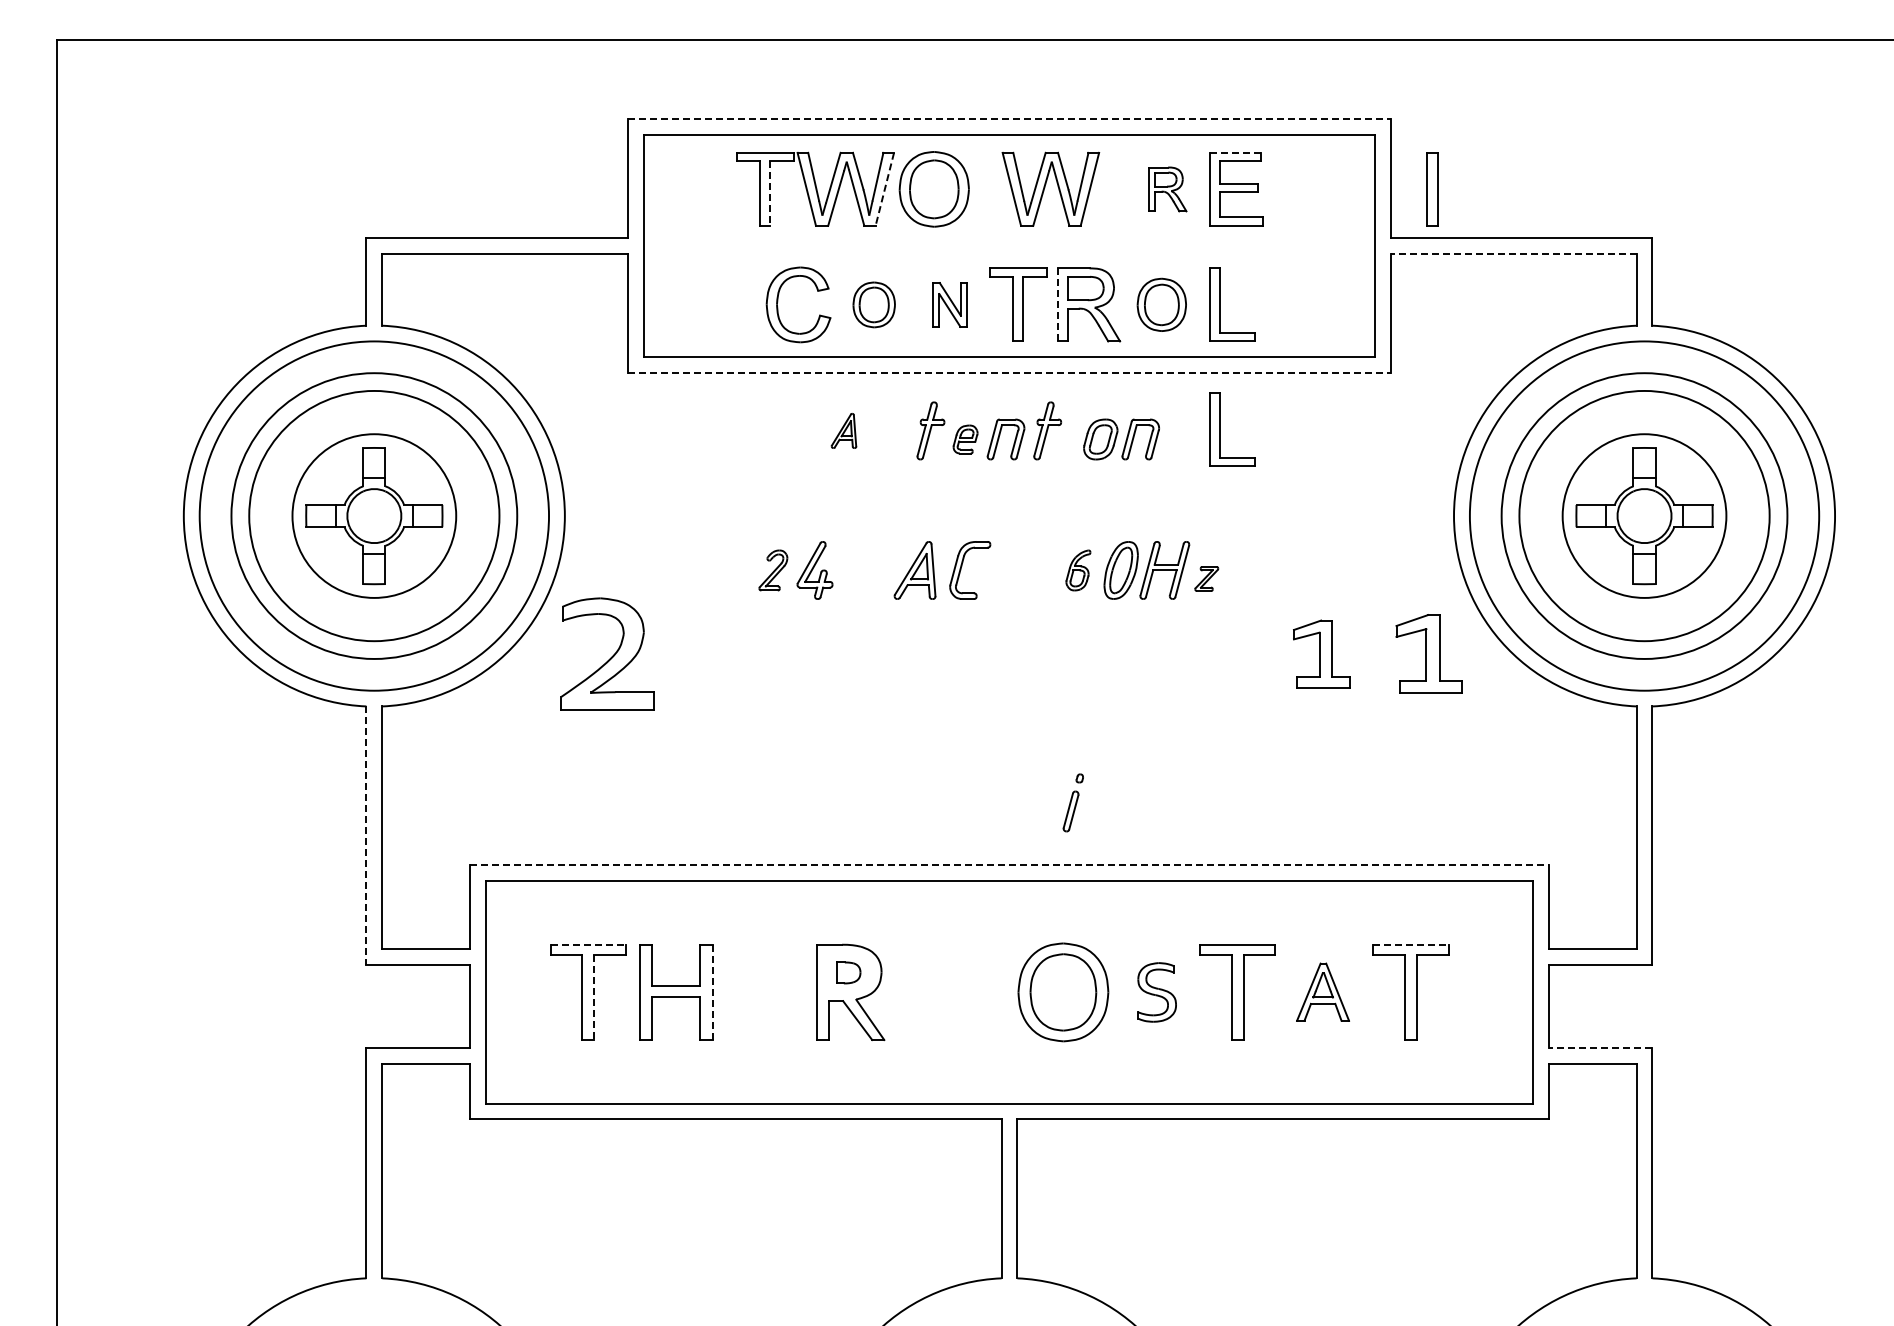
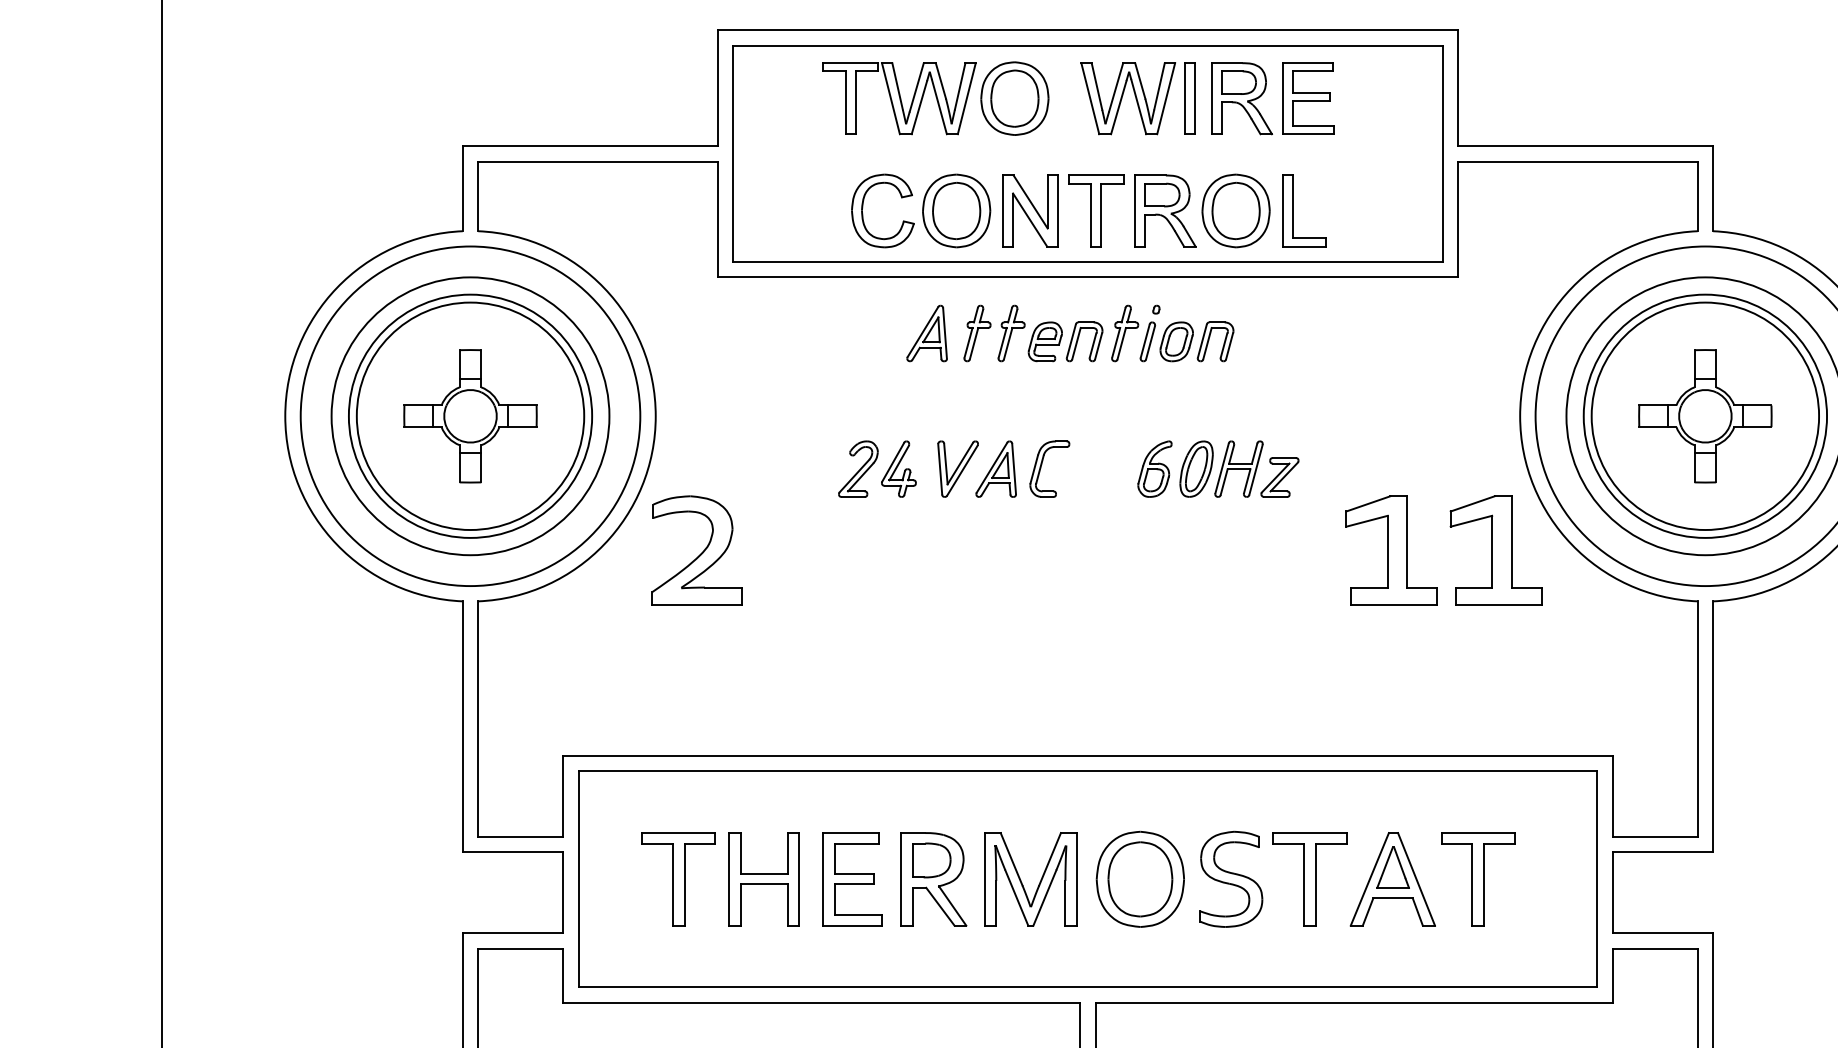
line: (1009, 119) -> (1088, 30), dashed -> solid
line: (1235, 152) -> (1307, 62), dashed -> solid
line: (884, 189) -> (966, 98), dashed -> solid
part: (1167, 189) -> (1241, 98), size x1.67
part: (1432, 189) -> (1190, 98), moved
line: (770, 194) -> (855, 103), dashed -> solid
line: (1513, 254) -> (1577, 161), dashed -> solid
part: (873, 304) -> (955, 210), size x1.67
part: (949, 304) -> (1029, 210), size x1.67
line: (1057, 304) -> (1134, 210), dashed -> solid
part: (1161, 304) -> (1235, 210), size x1.43
line: (1009, 373) -> (1088, 277), dashed -> solid
part: (1220, 429) -> (1293, 332), removed
part: (843, 430) -> (926, 333), size x1.67
part: (895, 430) -> (977, 333), added
part: (965, 439) -> (1045, 341), size x1.43
circle: (374, 516) -> (470, 416), size x1.43
circle: (1644, 516) -> (1705, 416), size x1.43
part: (773, 570) -> (858, 469), size x1.43
part: (875, 570) -> (957, 469), added
part: (1078, 570) -> (1155, 469), size x1.43
part: (1206, 578) -> (1279, 476), size x1.67
part: (1321, 653) -> (1391, 549), size x1.67
part: (1428, 653) -> (1495, 549), size x1.43
part: (1072, 802) -> (1149, 333), moved
line: (366, 836) -> (462, 727), dashed -> solid
line: (1009, 865) -> (1088, 756), dashed -> solid
line: (588, 944) -> (678, 832), dashed -> solid
line: (1410, 944) -> (1477, 832), dashed -> solid
part: (848, 972) -> (931, 860), size x1.67
part: (1322, 991) -> (1392, 878), size x1.67
line: (712, 992) -> (799, 879), dashed -> solid
part: (766, 992) -> (851, 879), added
part: (1156, 992) -> (1230, 879), size x1.67
part: (942, 996) -> (1022, 883), added
line: (594, 998) -> (684, 885), dashed -> solid
line: (1600, 1047) -> (1662, 932), dashed -> solid

